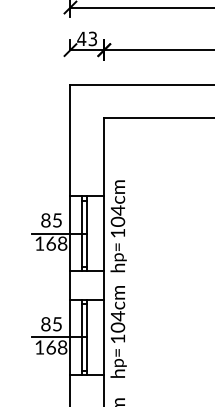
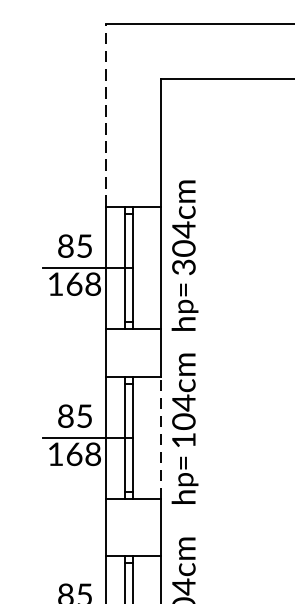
line: (70, 140) -> (106, 115), solid -> dashed
text: (117, 232) -> (183, 265), 104cm -> 304cm
line: (104, 336) -> (161, 436), solid -> dashed

